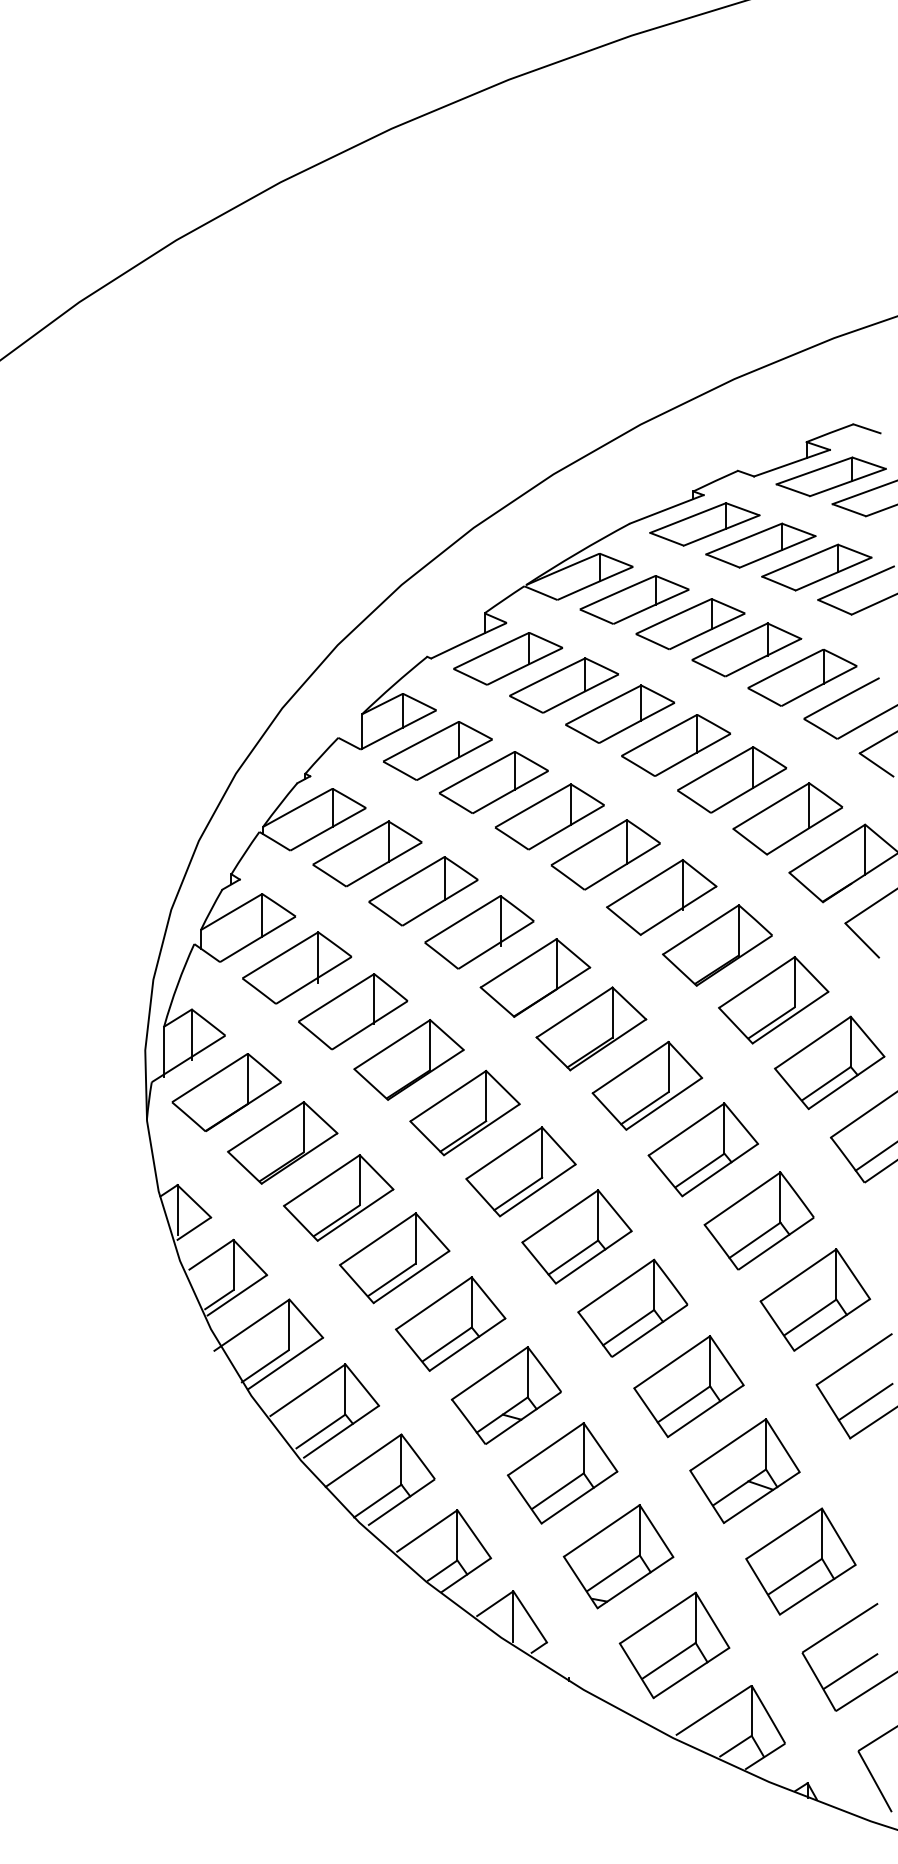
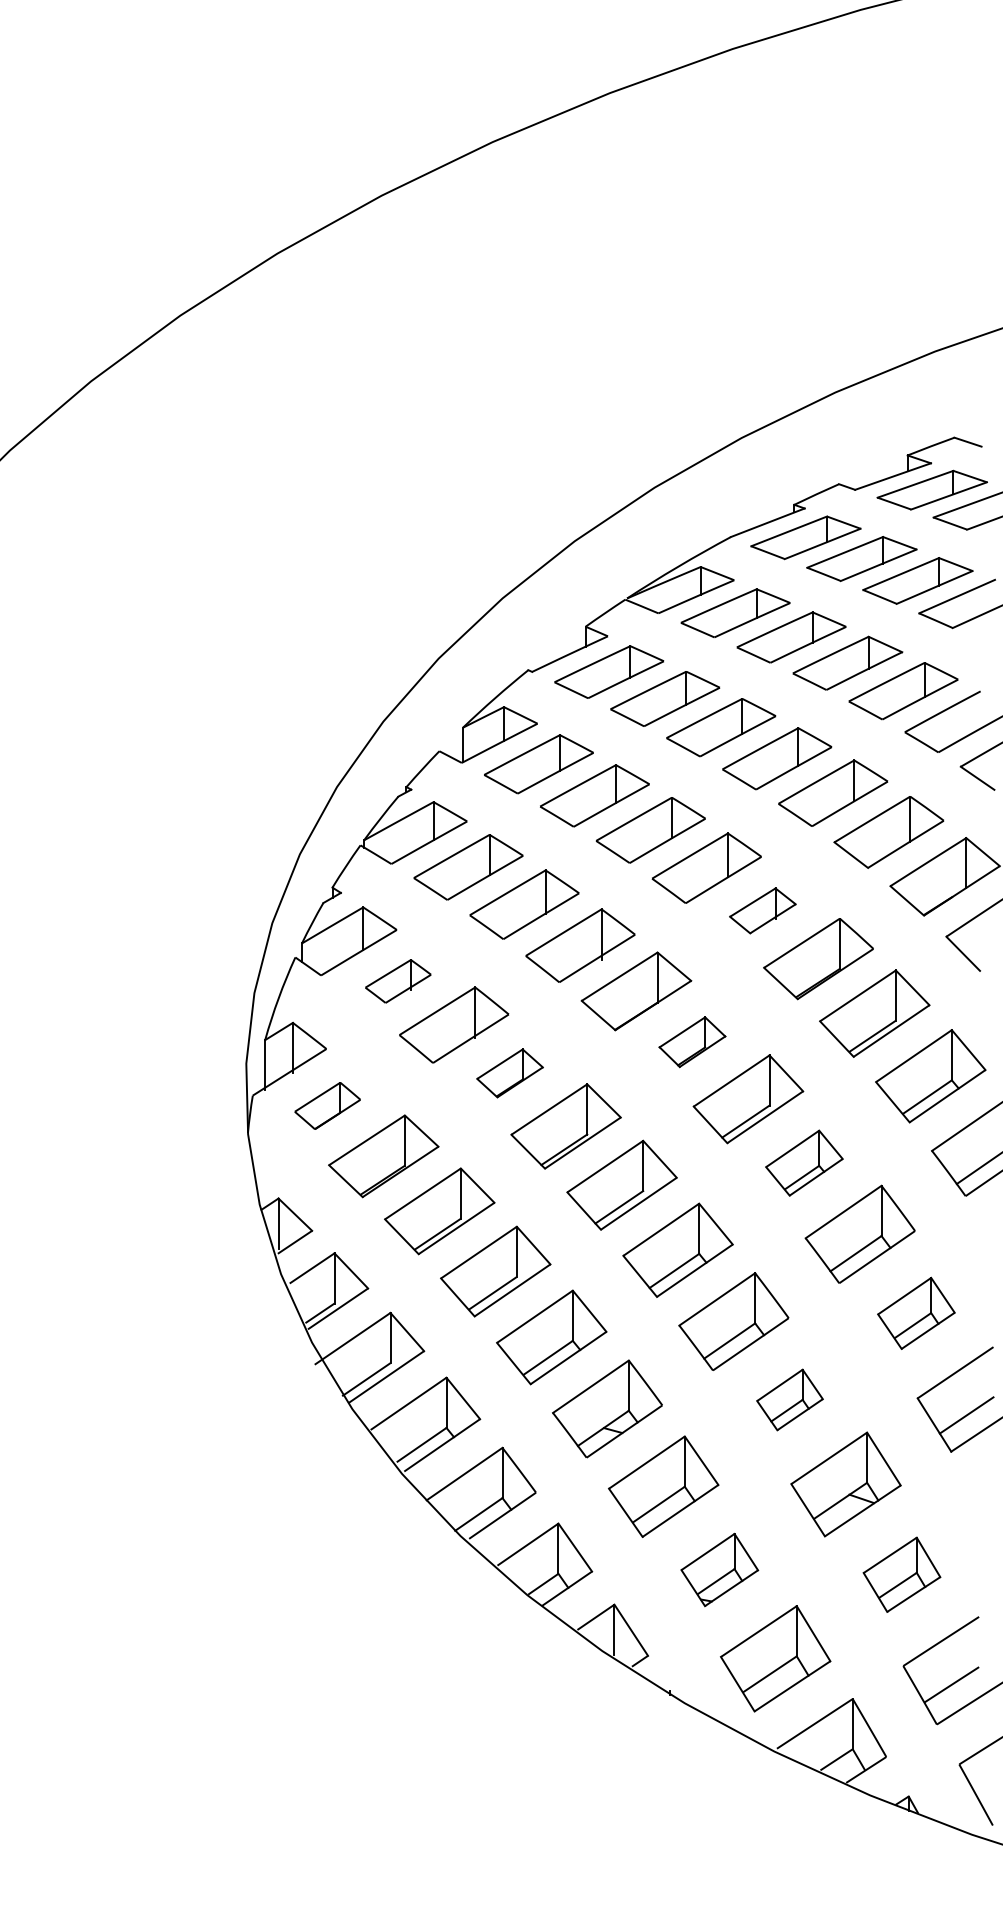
part: (661, 897) -> (762, 910), size x0.6
part: (297, 968) -> (398, 981), size x0.6
part: (591, 1028) -> (692, 1041), size x0.6
part: (408, 1060) -> (509, 1073), size x0.6
part: (226, 1092) -> (327, 1105), size x0.6
part: (703, 1149) -> (804, 1162), size x0.7
part: (815, 1300) -> (916, 1313), size x0.7
part: (688, 1386) -> (789, 1399), size x0.6
part: (618, 1556) -> (719, 1569), size x0.7
part: (800, 1561) -> (901, 1574), size x0.7

